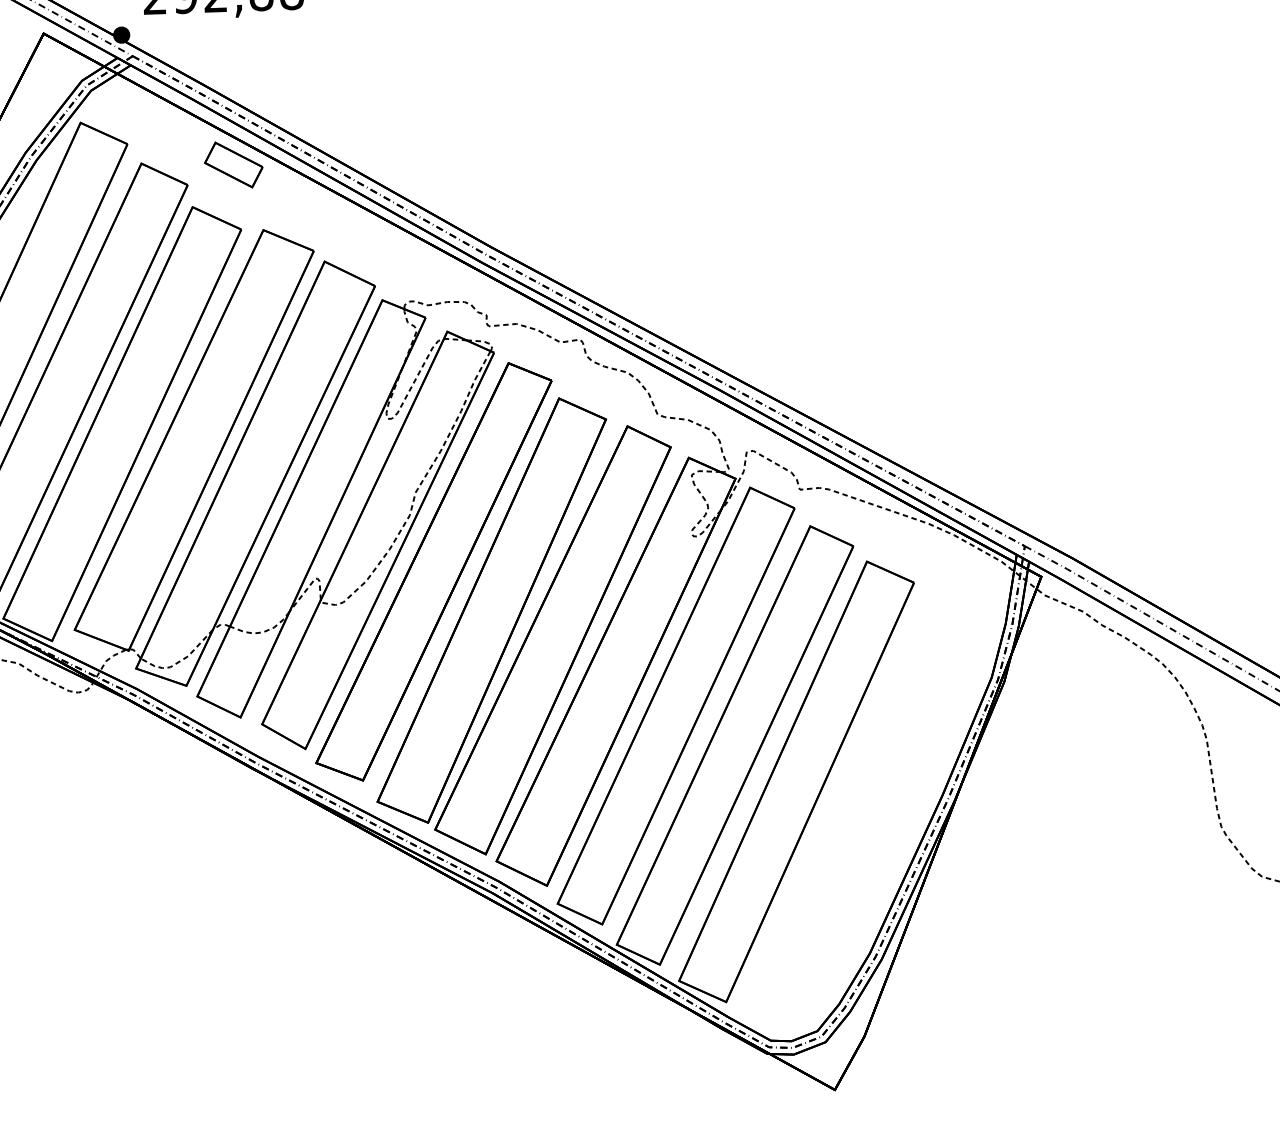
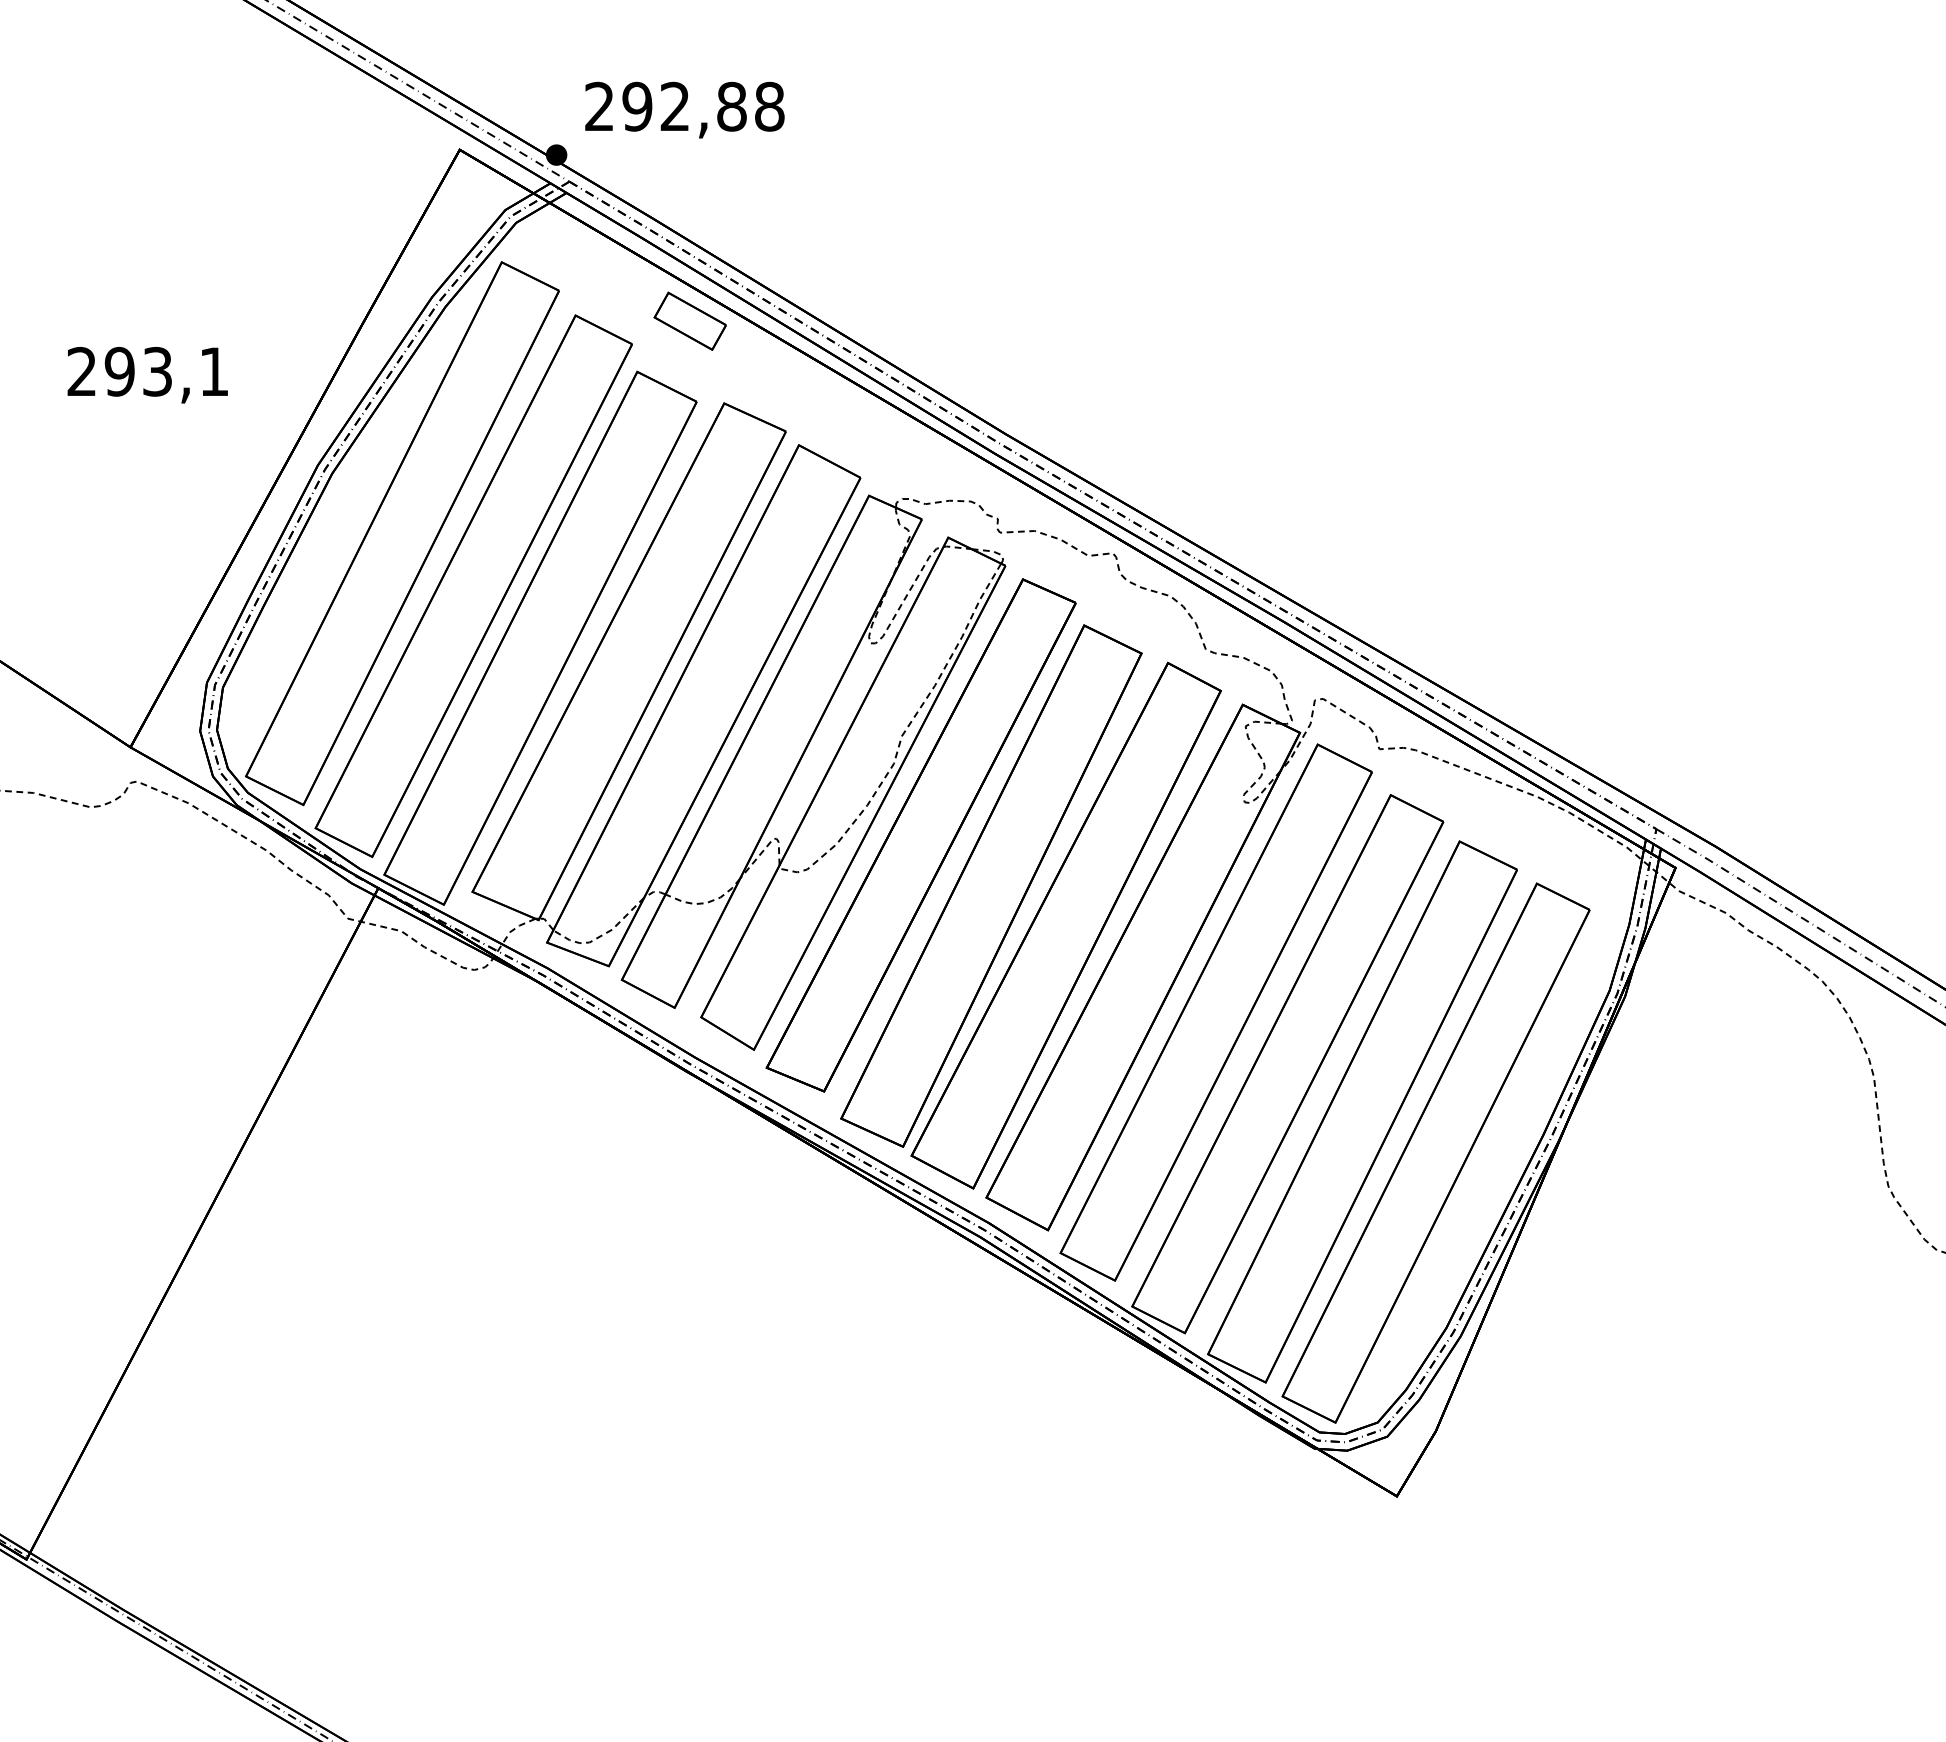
part: (856, 812) -> (1435, 1152), added

